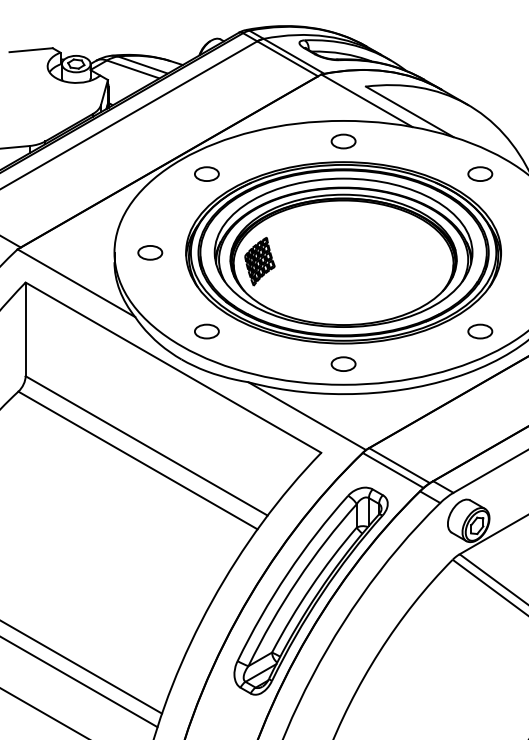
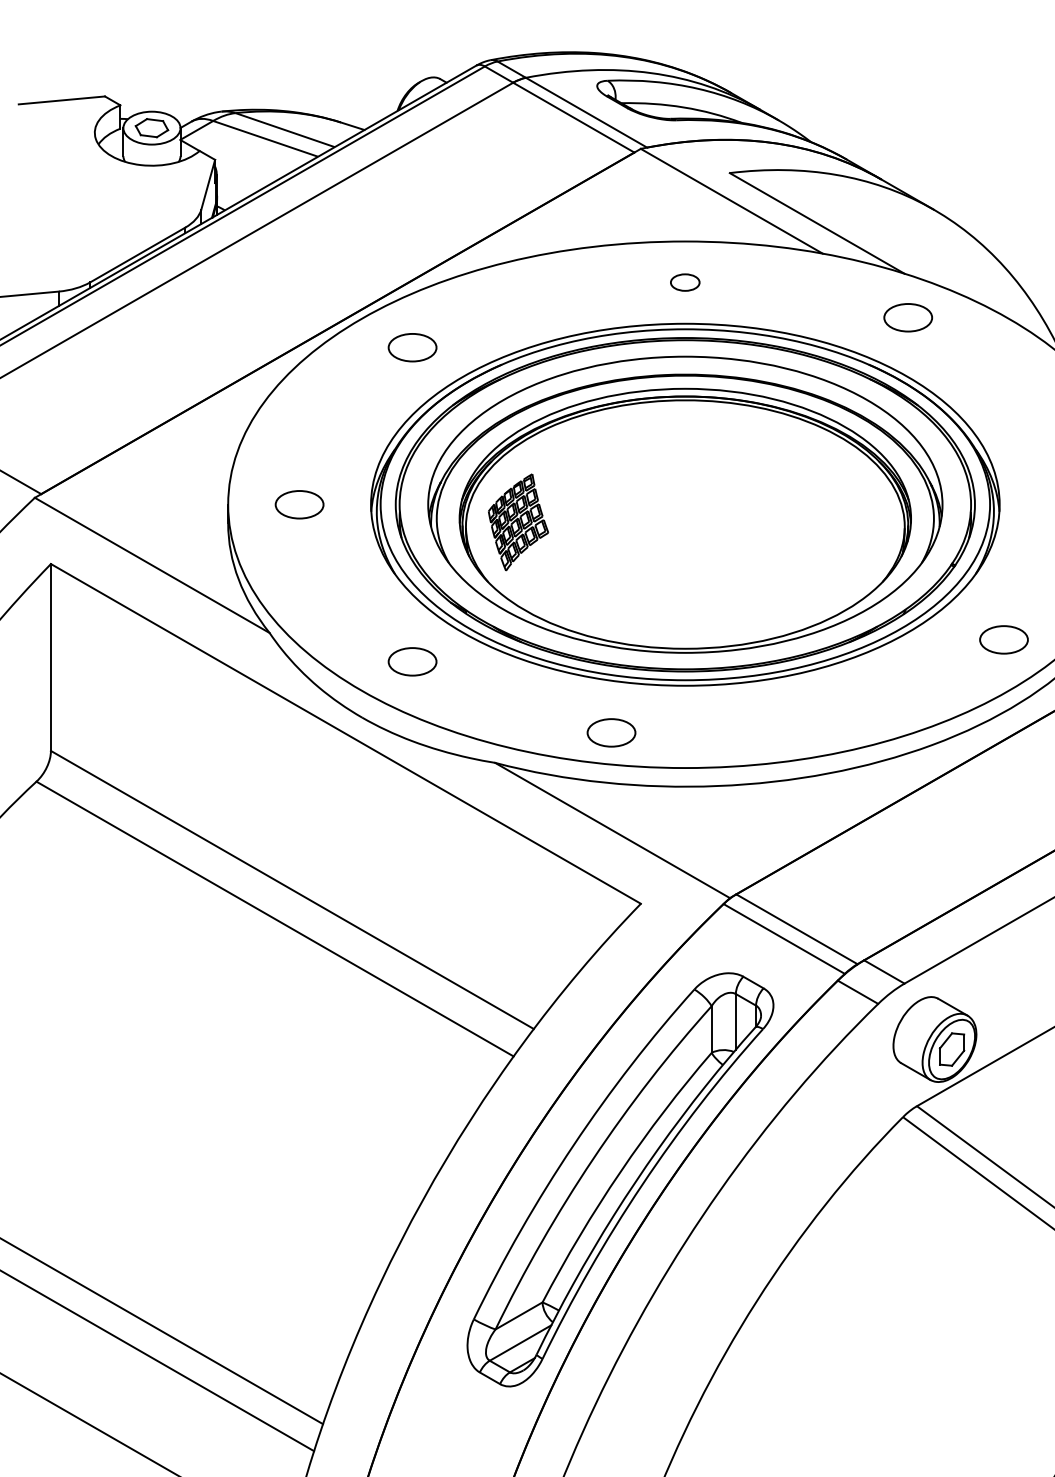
part: (343, 141) -> (685, 282), size x0.6
part: (480, 173) -> (908, 316), moved
part: (480, 331) -> (1004, 639), moved
part: (343, 363) -> (611, 731), moved

